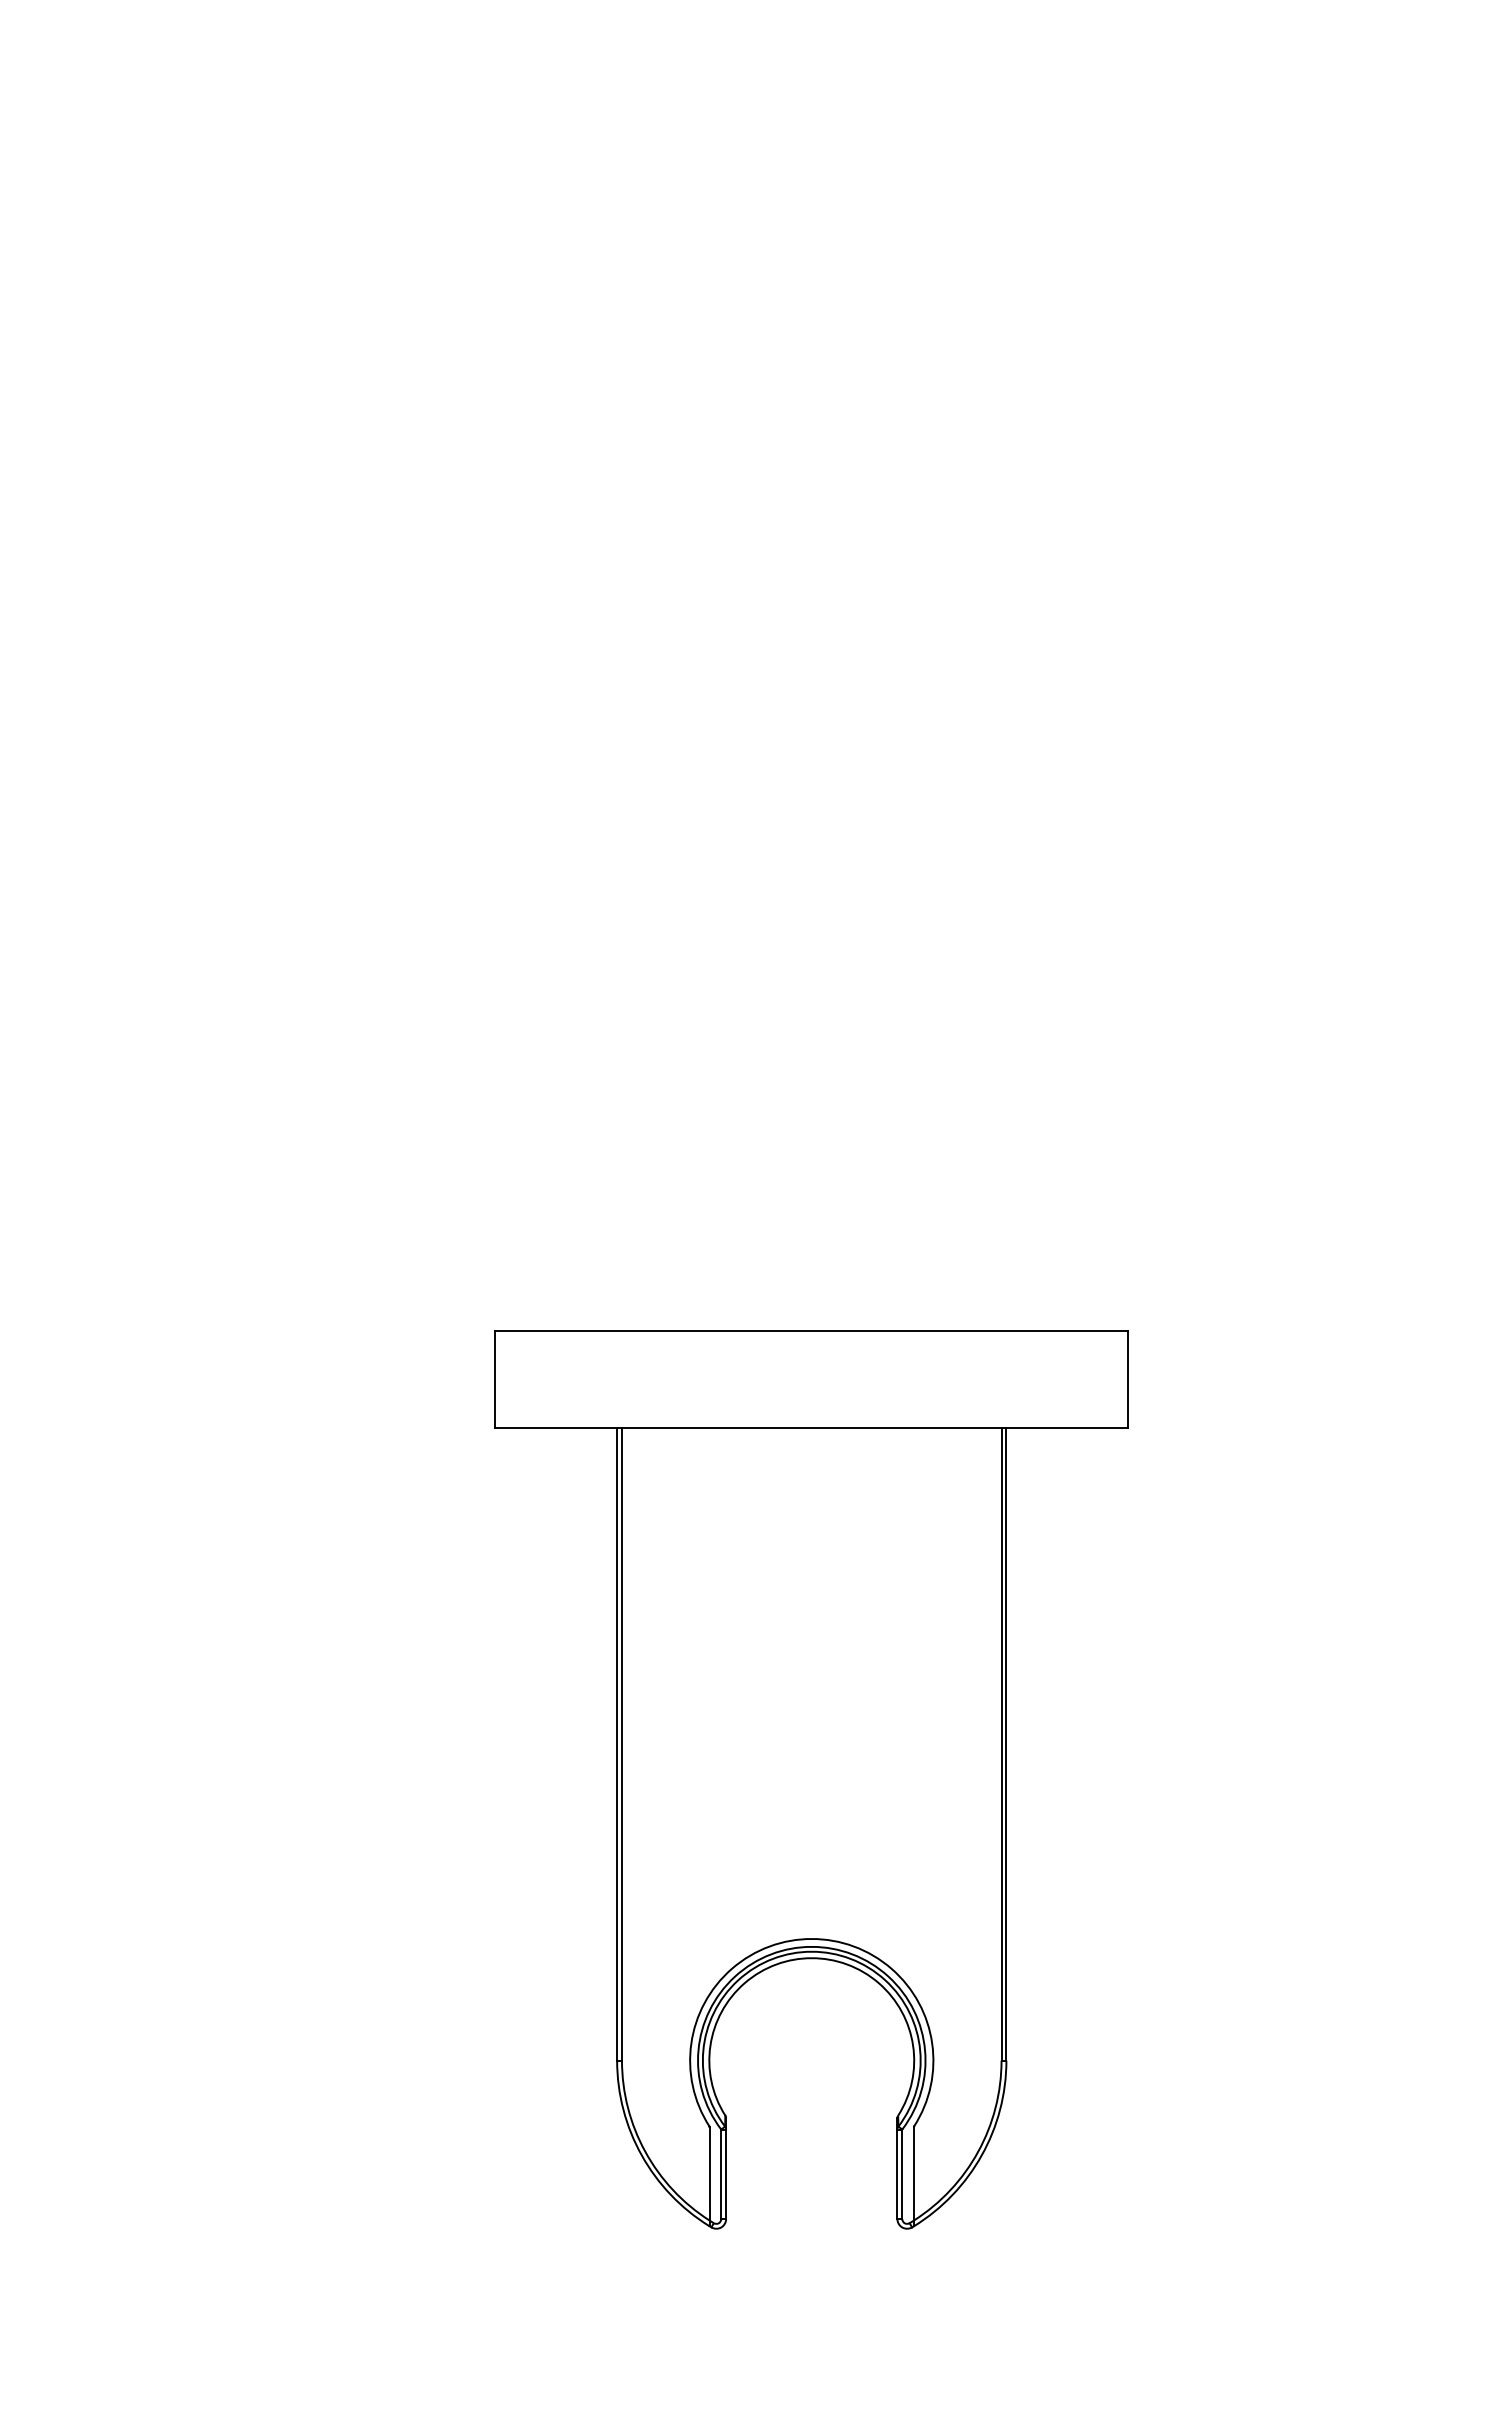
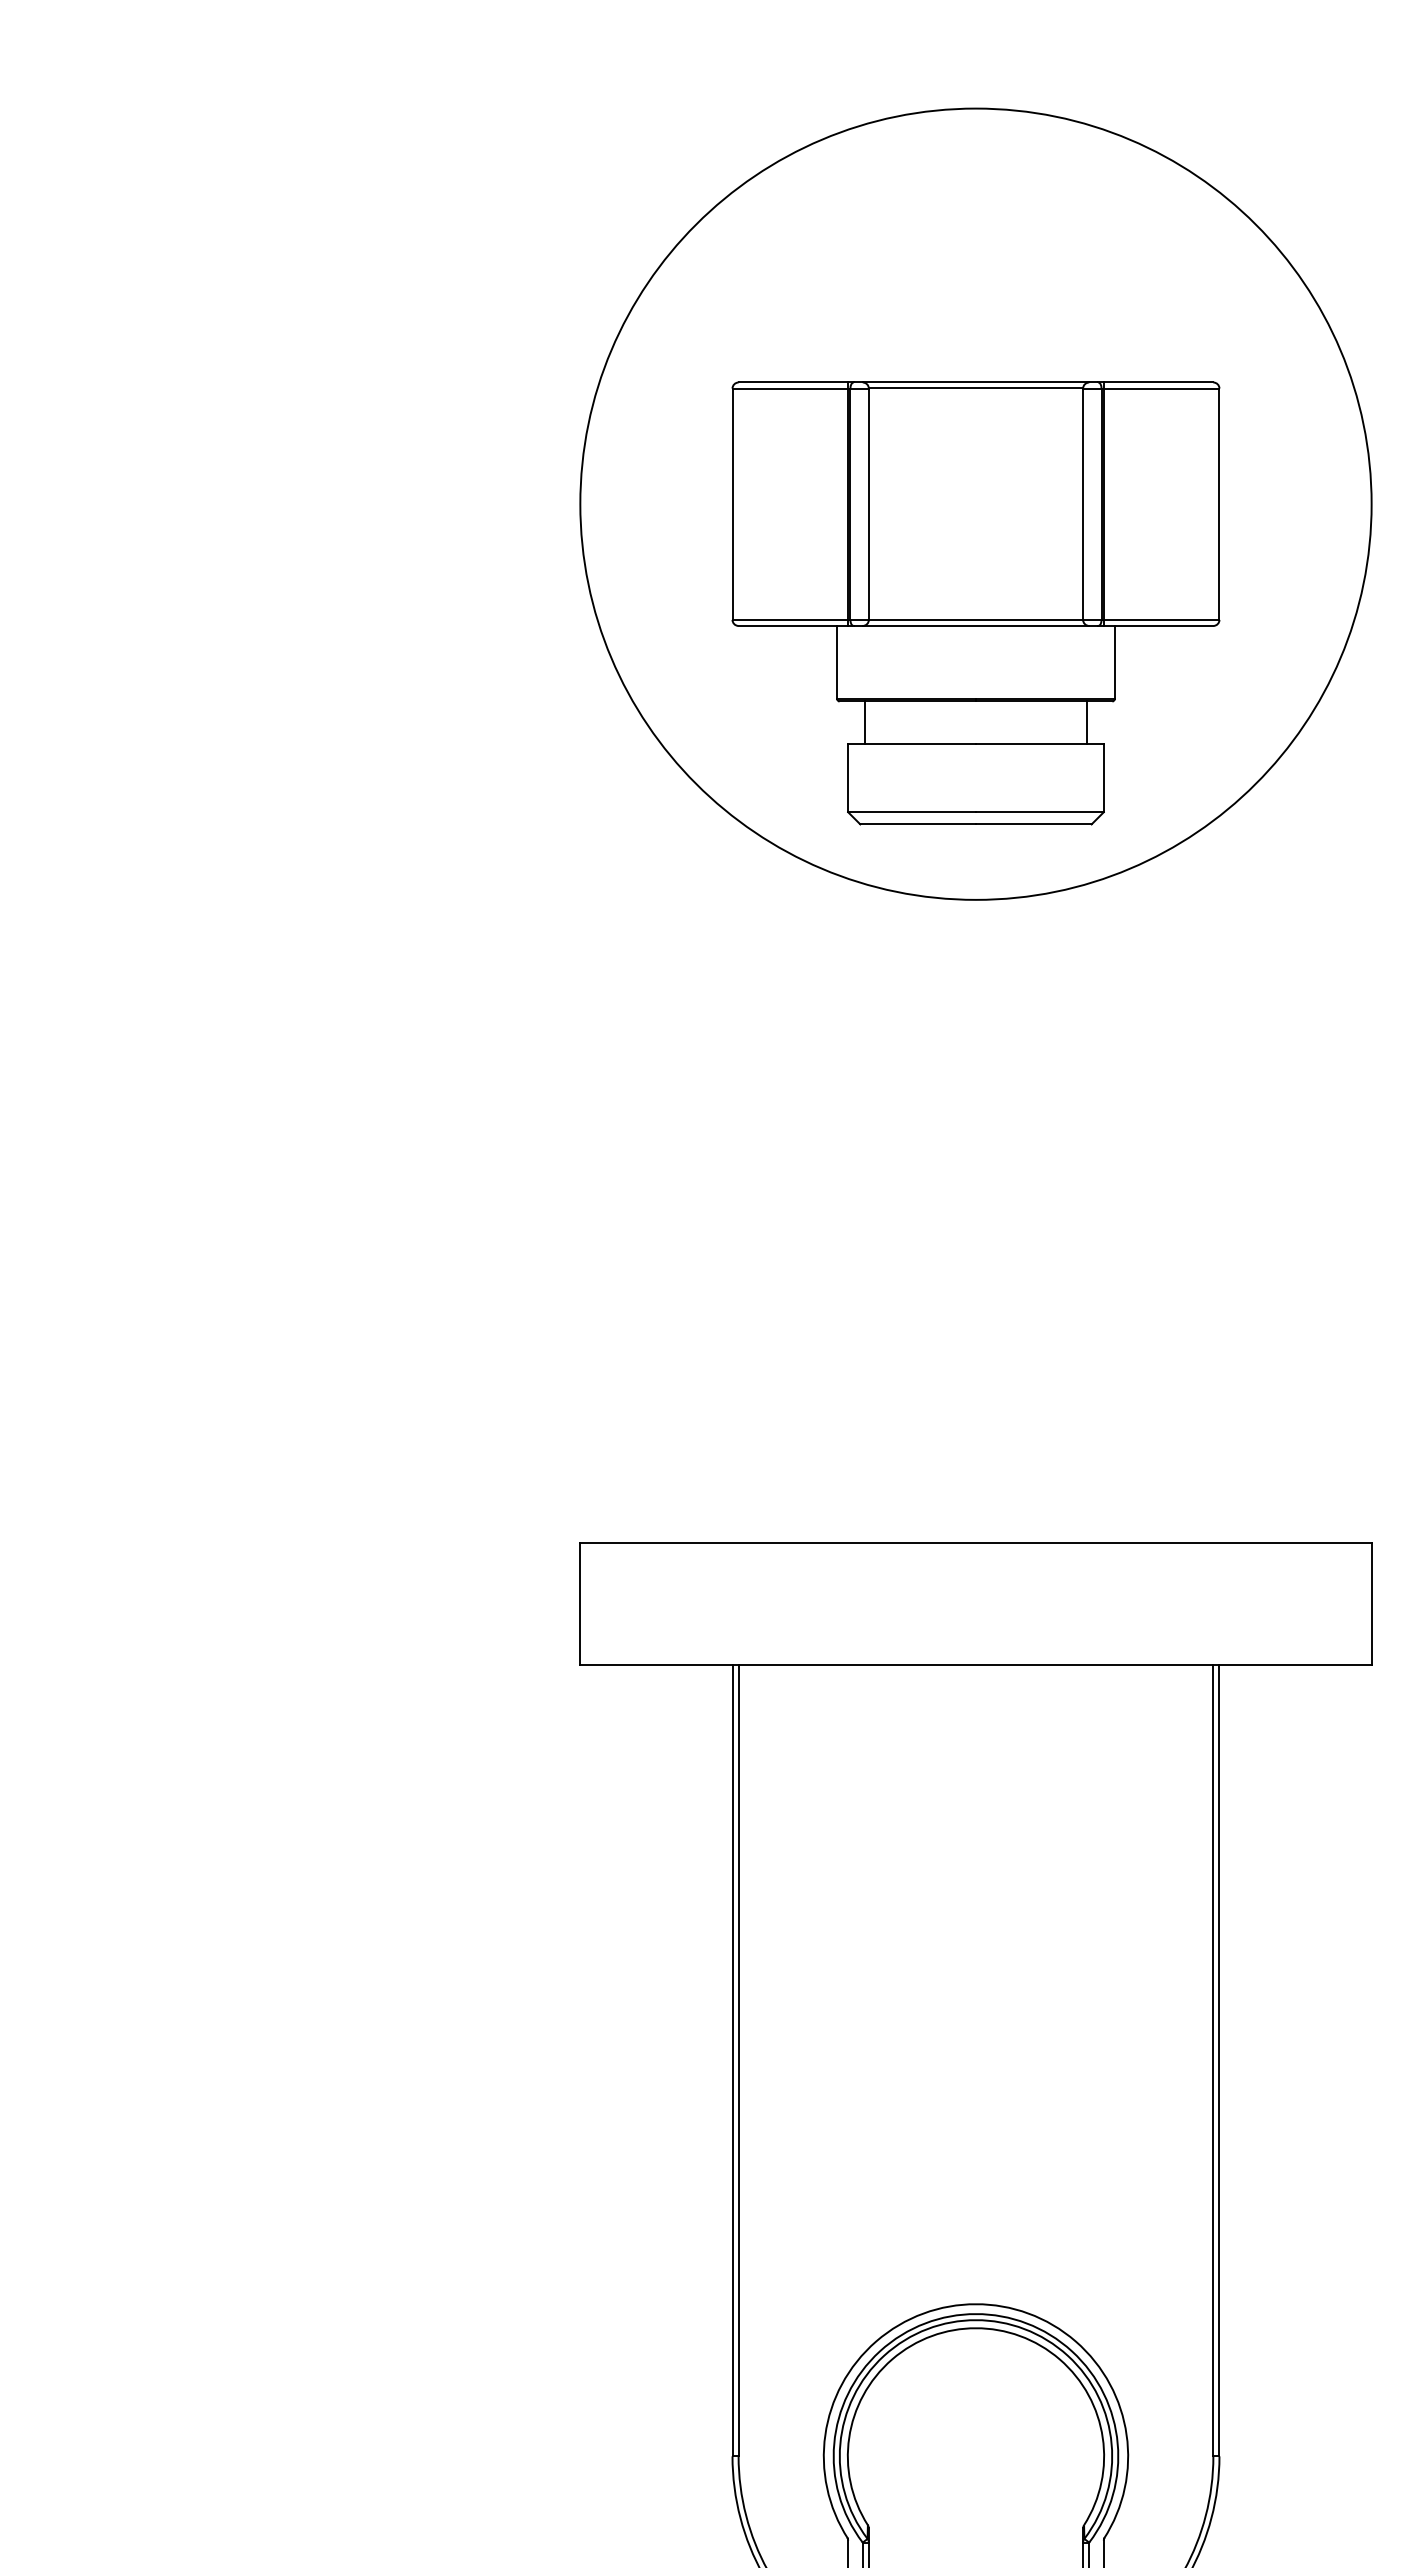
part: (811, 499) -> (975, 503), added

